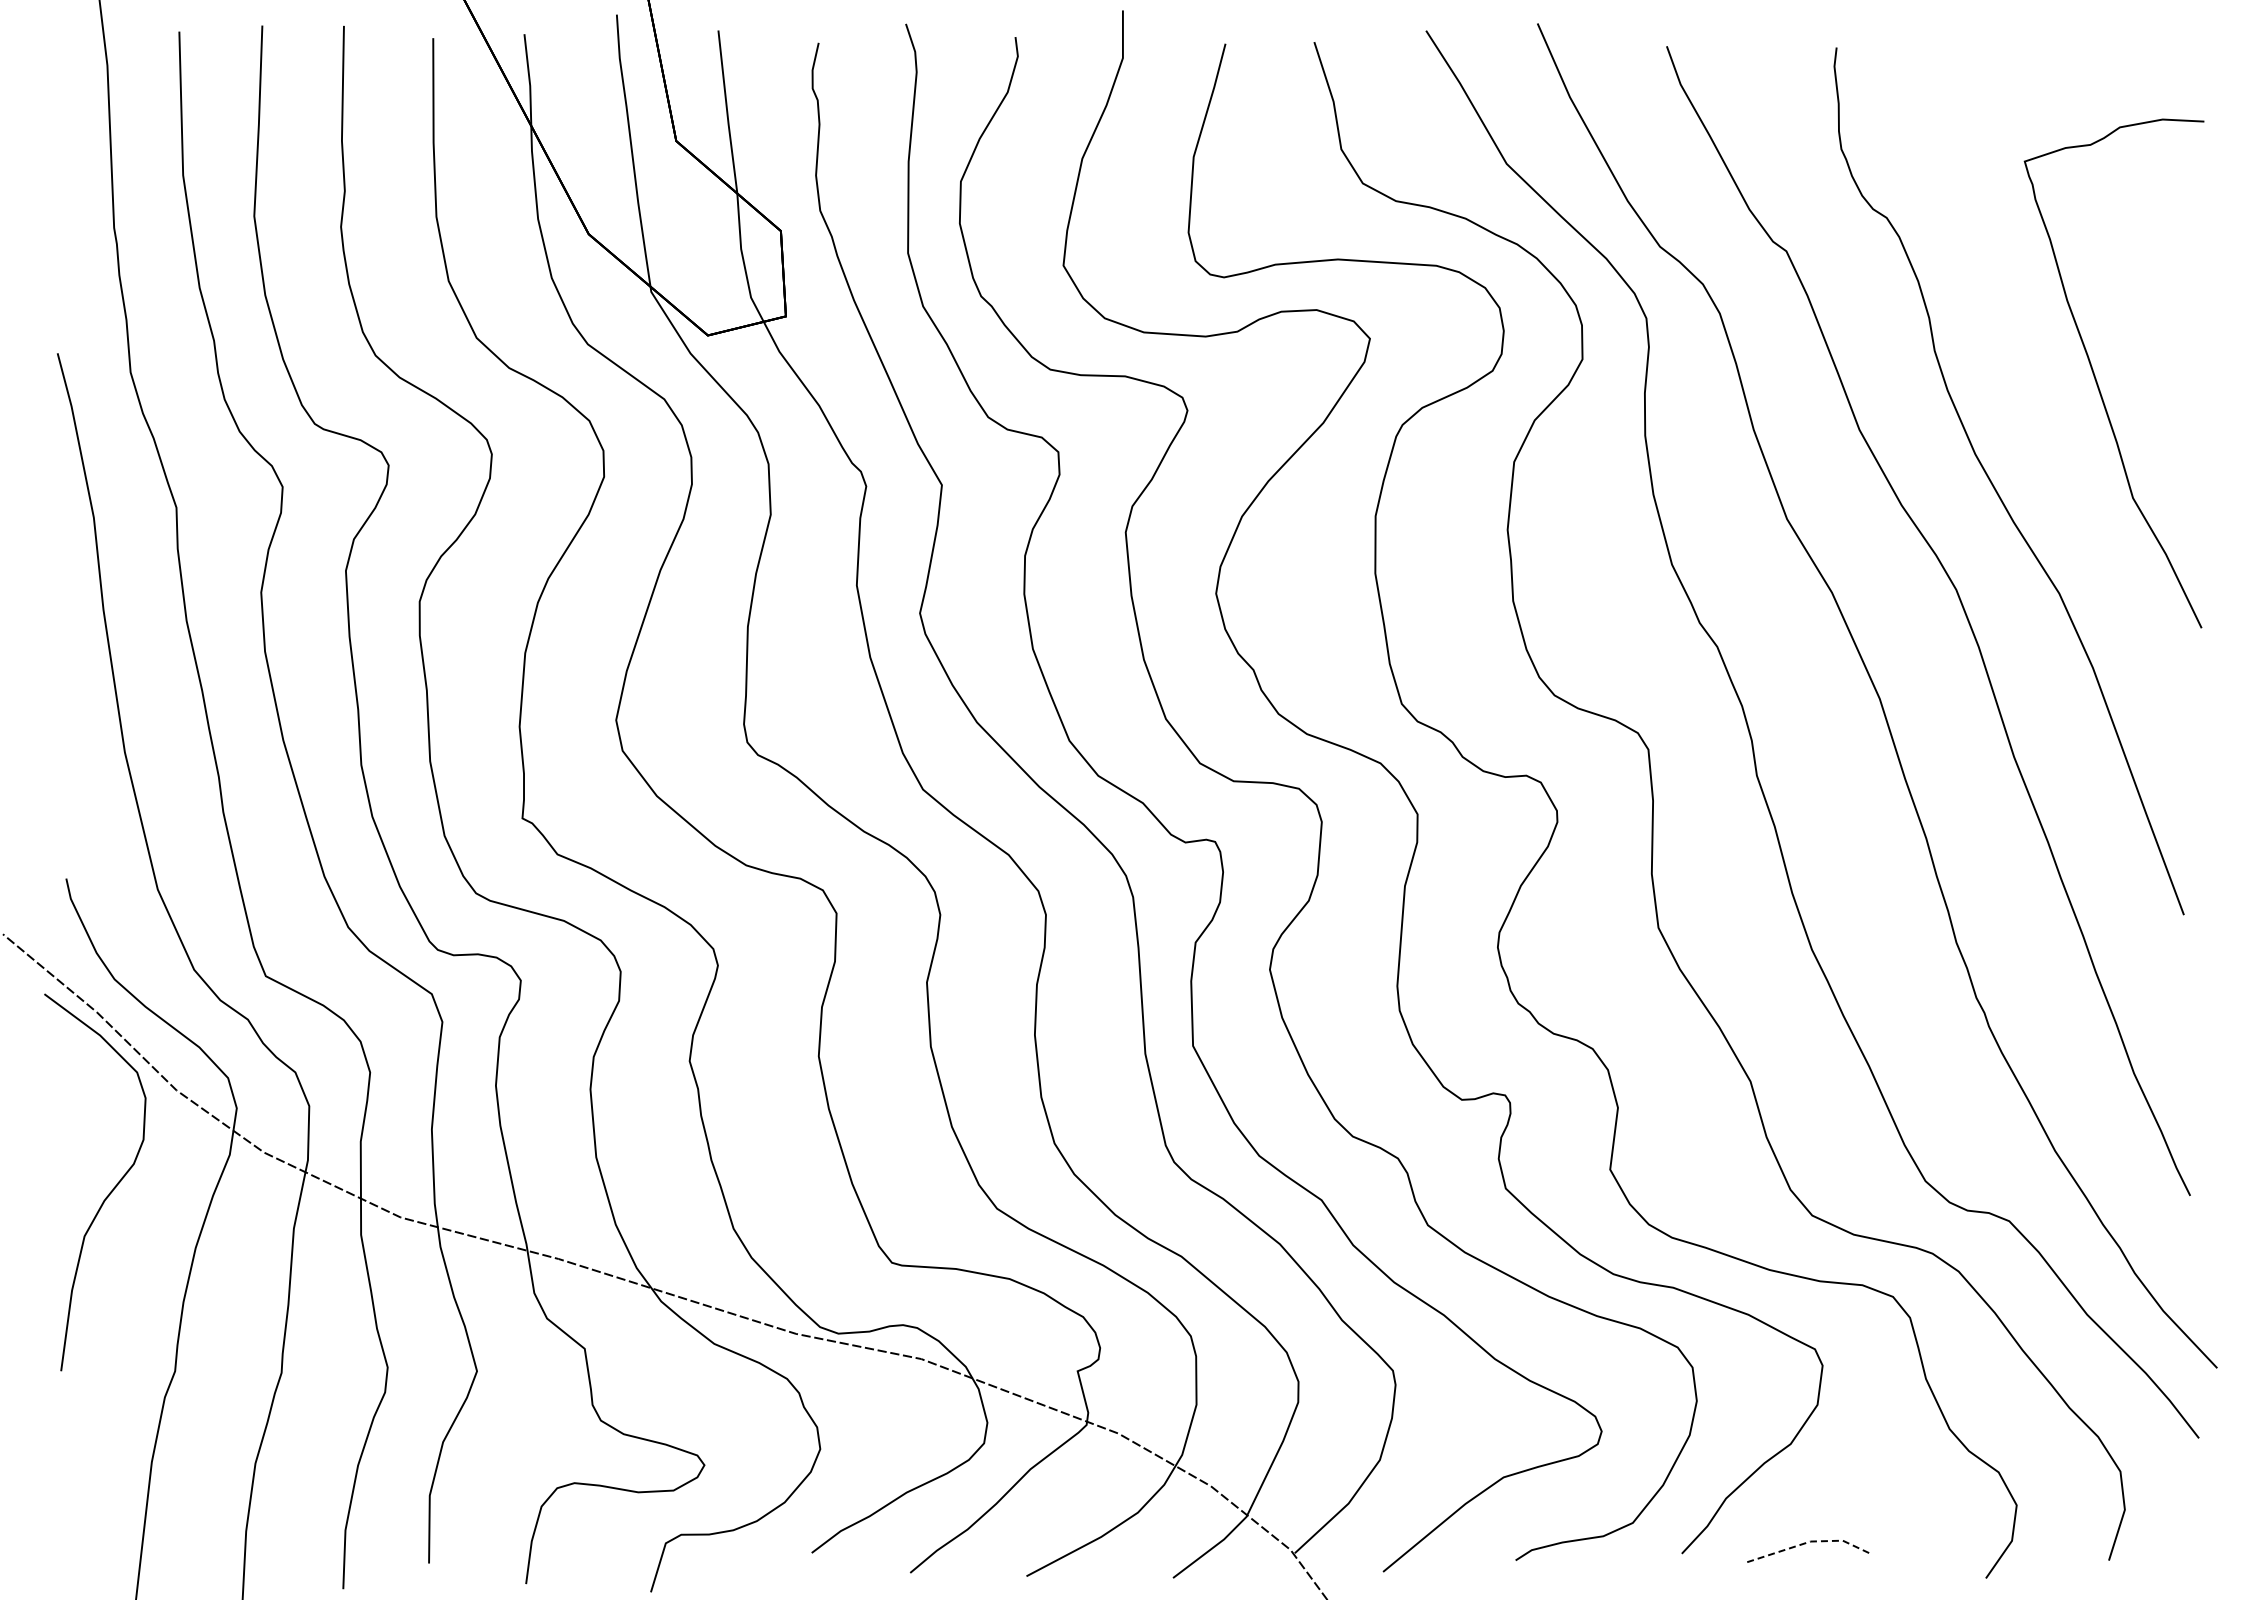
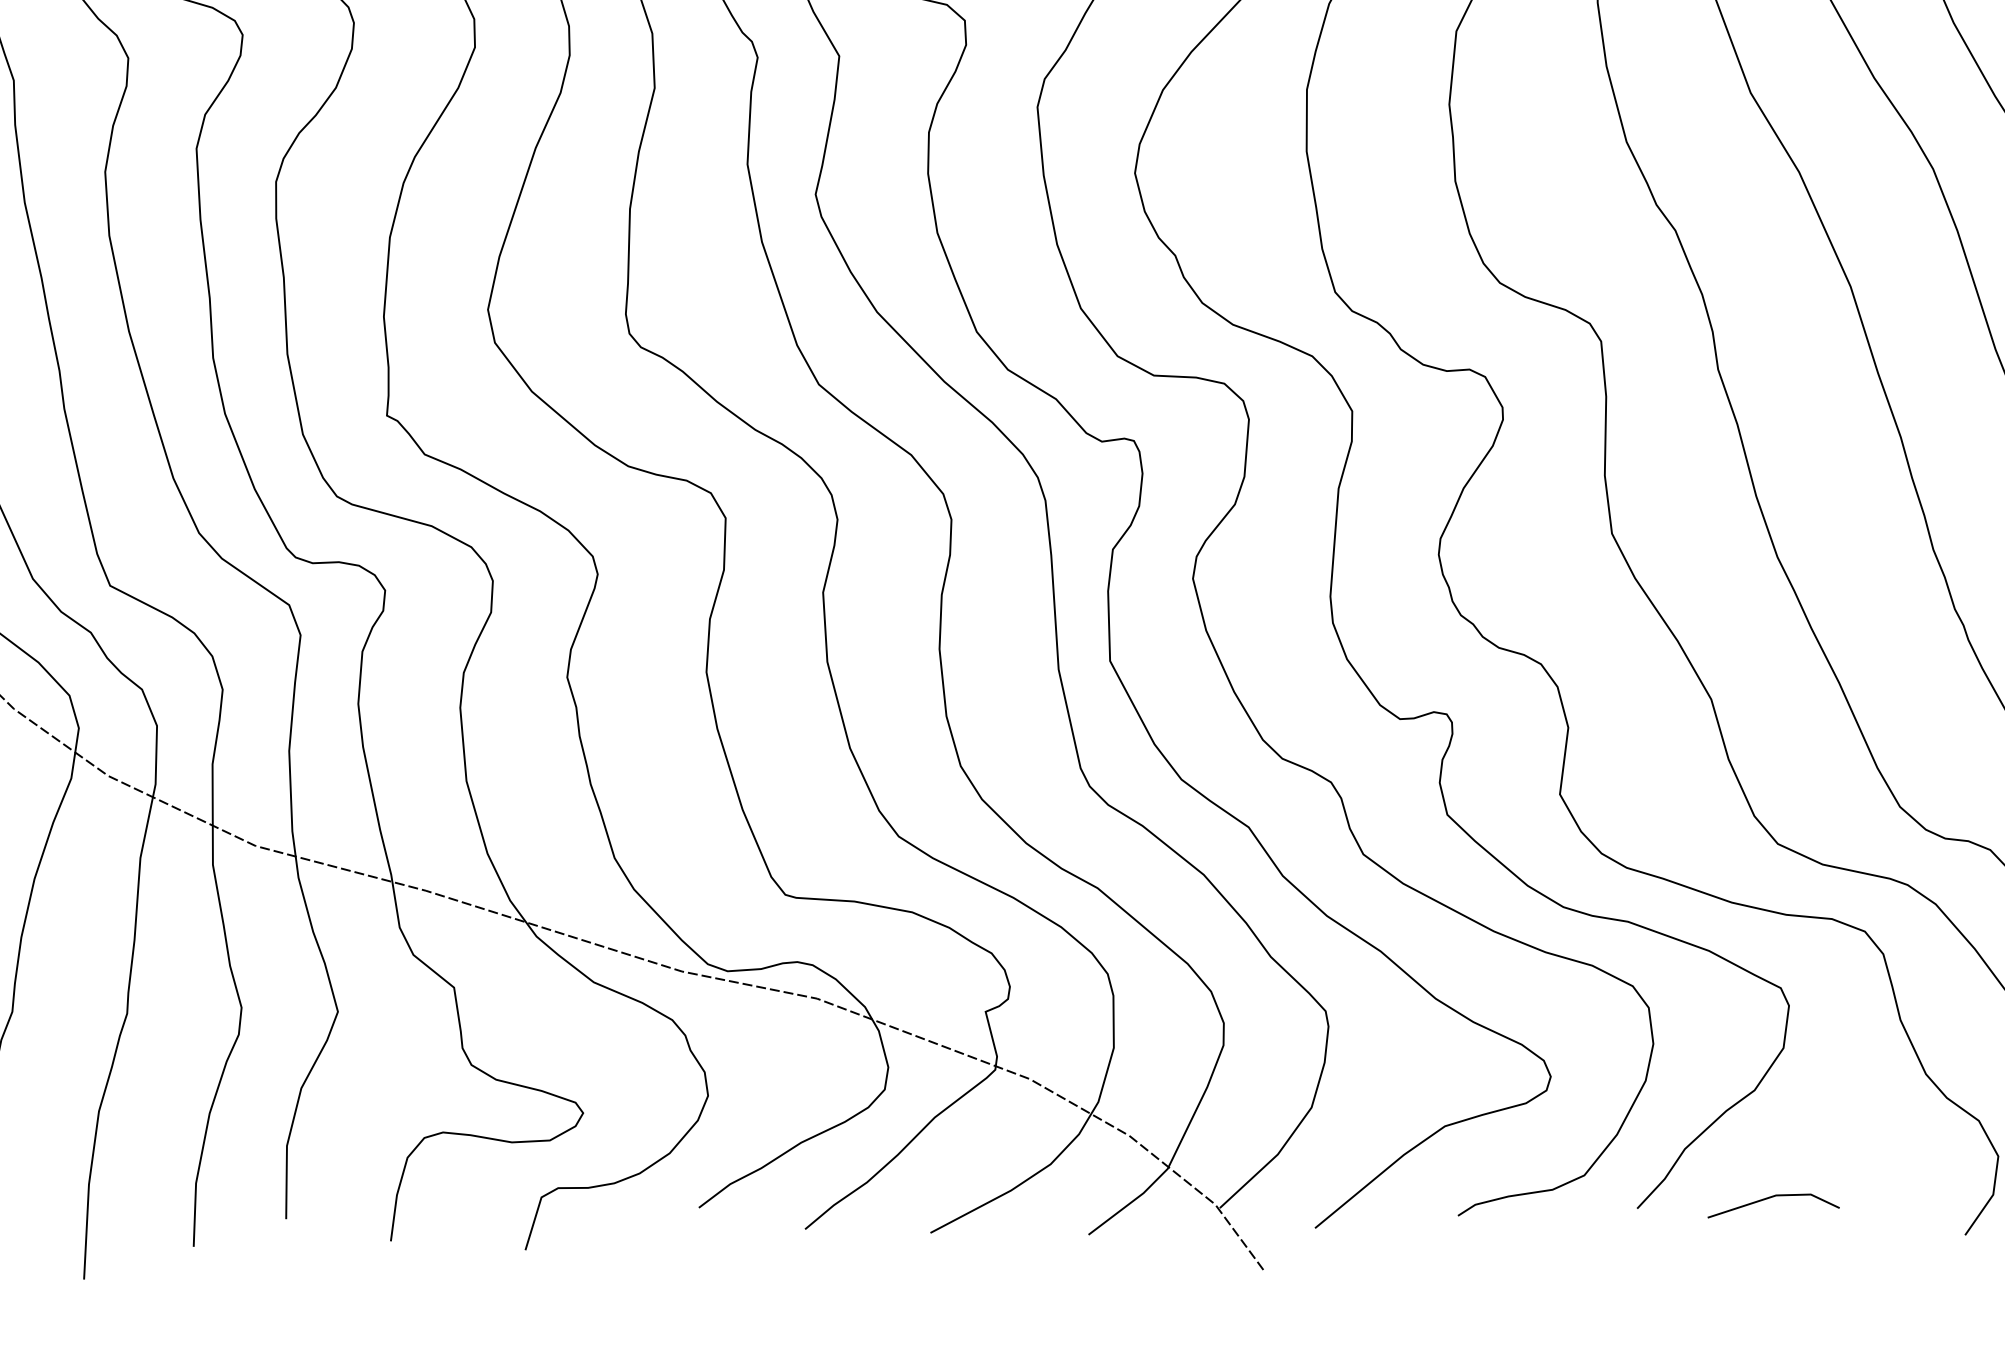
line: (1809, 1541) -> (1774, 1195), dashed -> solid

